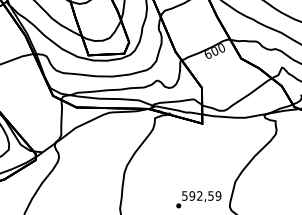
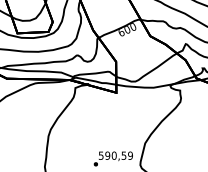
text: (199, 195) -> (113, 155), 592,59 -> 590,59

